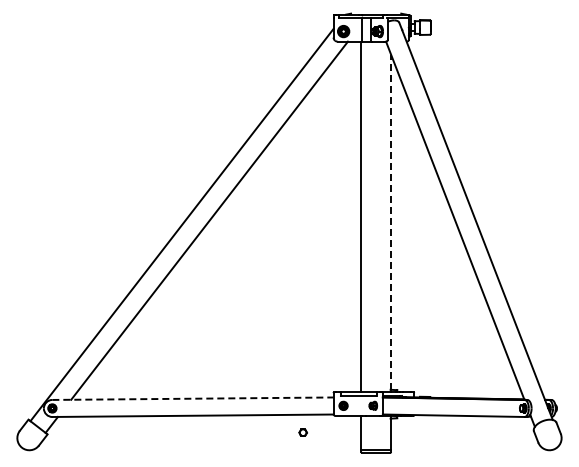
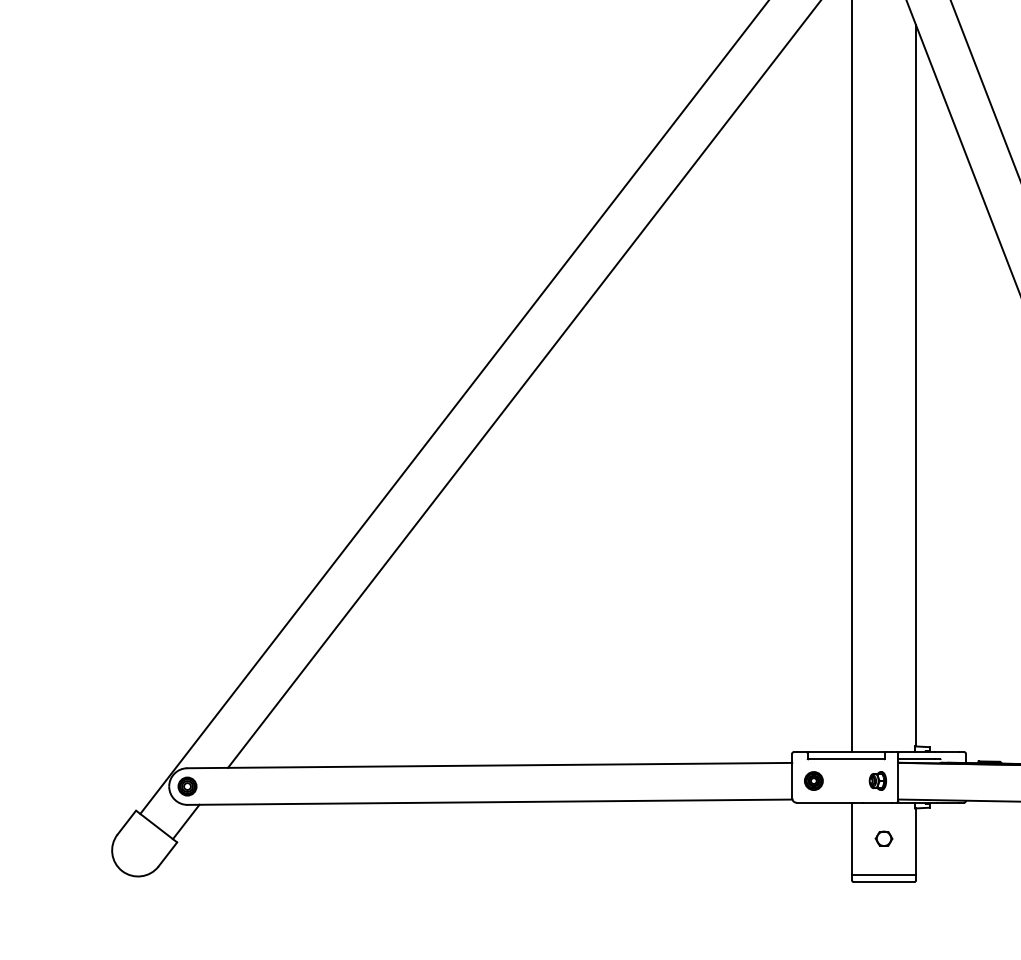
line: (391, 222) -> (917, 386), dashed -> solid
line: (192, 398) -> (488, 765), dashed -> solid
part: (302, 432) -> (882, 838), moved

